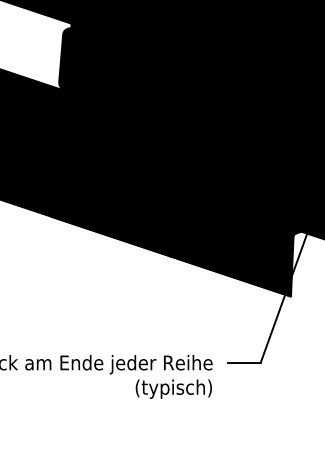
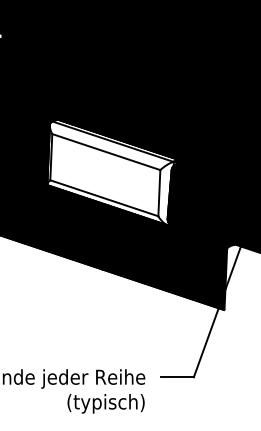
fill: (180, 160) -> (112, 172), removed

